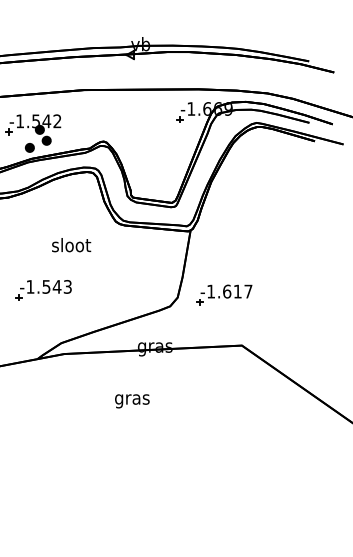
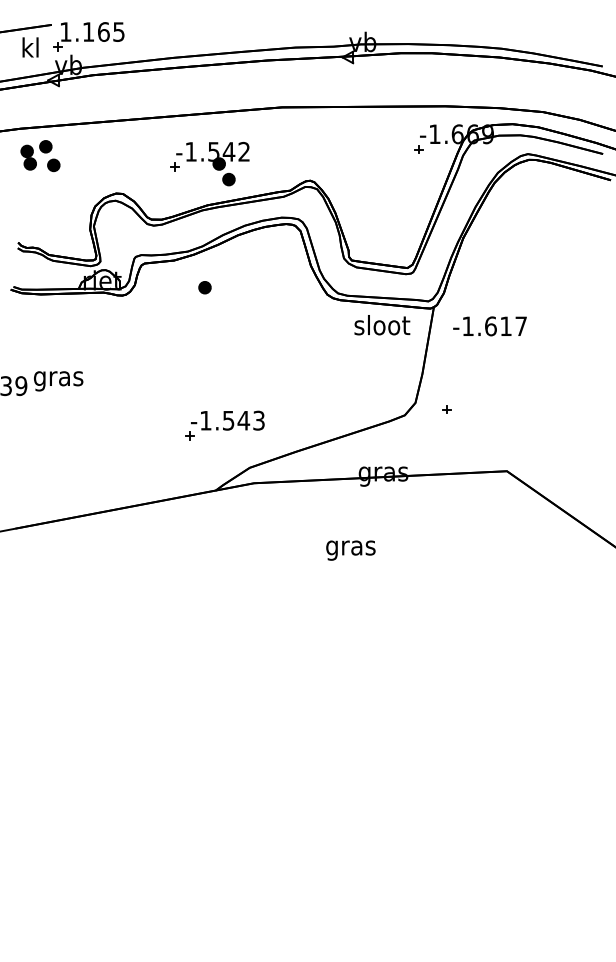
part: (29, 147) -> (204, 287), moved
text: (71, 245) -> (382, 325), moved
part: (43, 290) -> (224, 425), moved
text: (226, 291) -> (489, 326), moved

